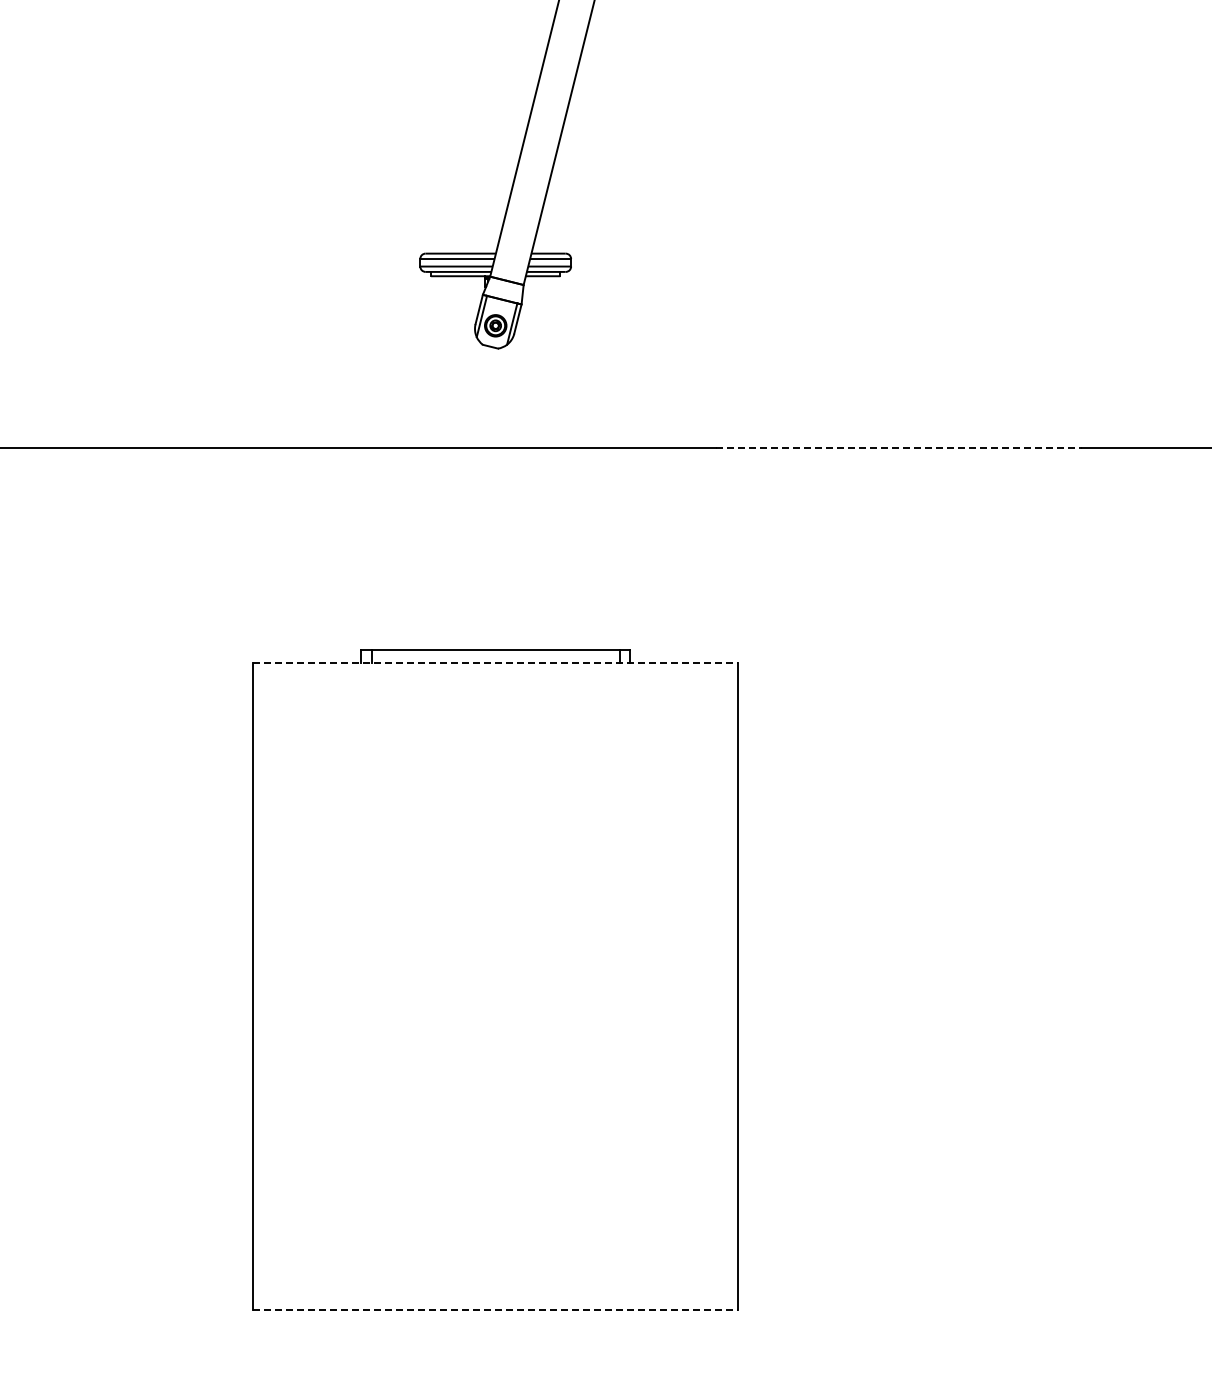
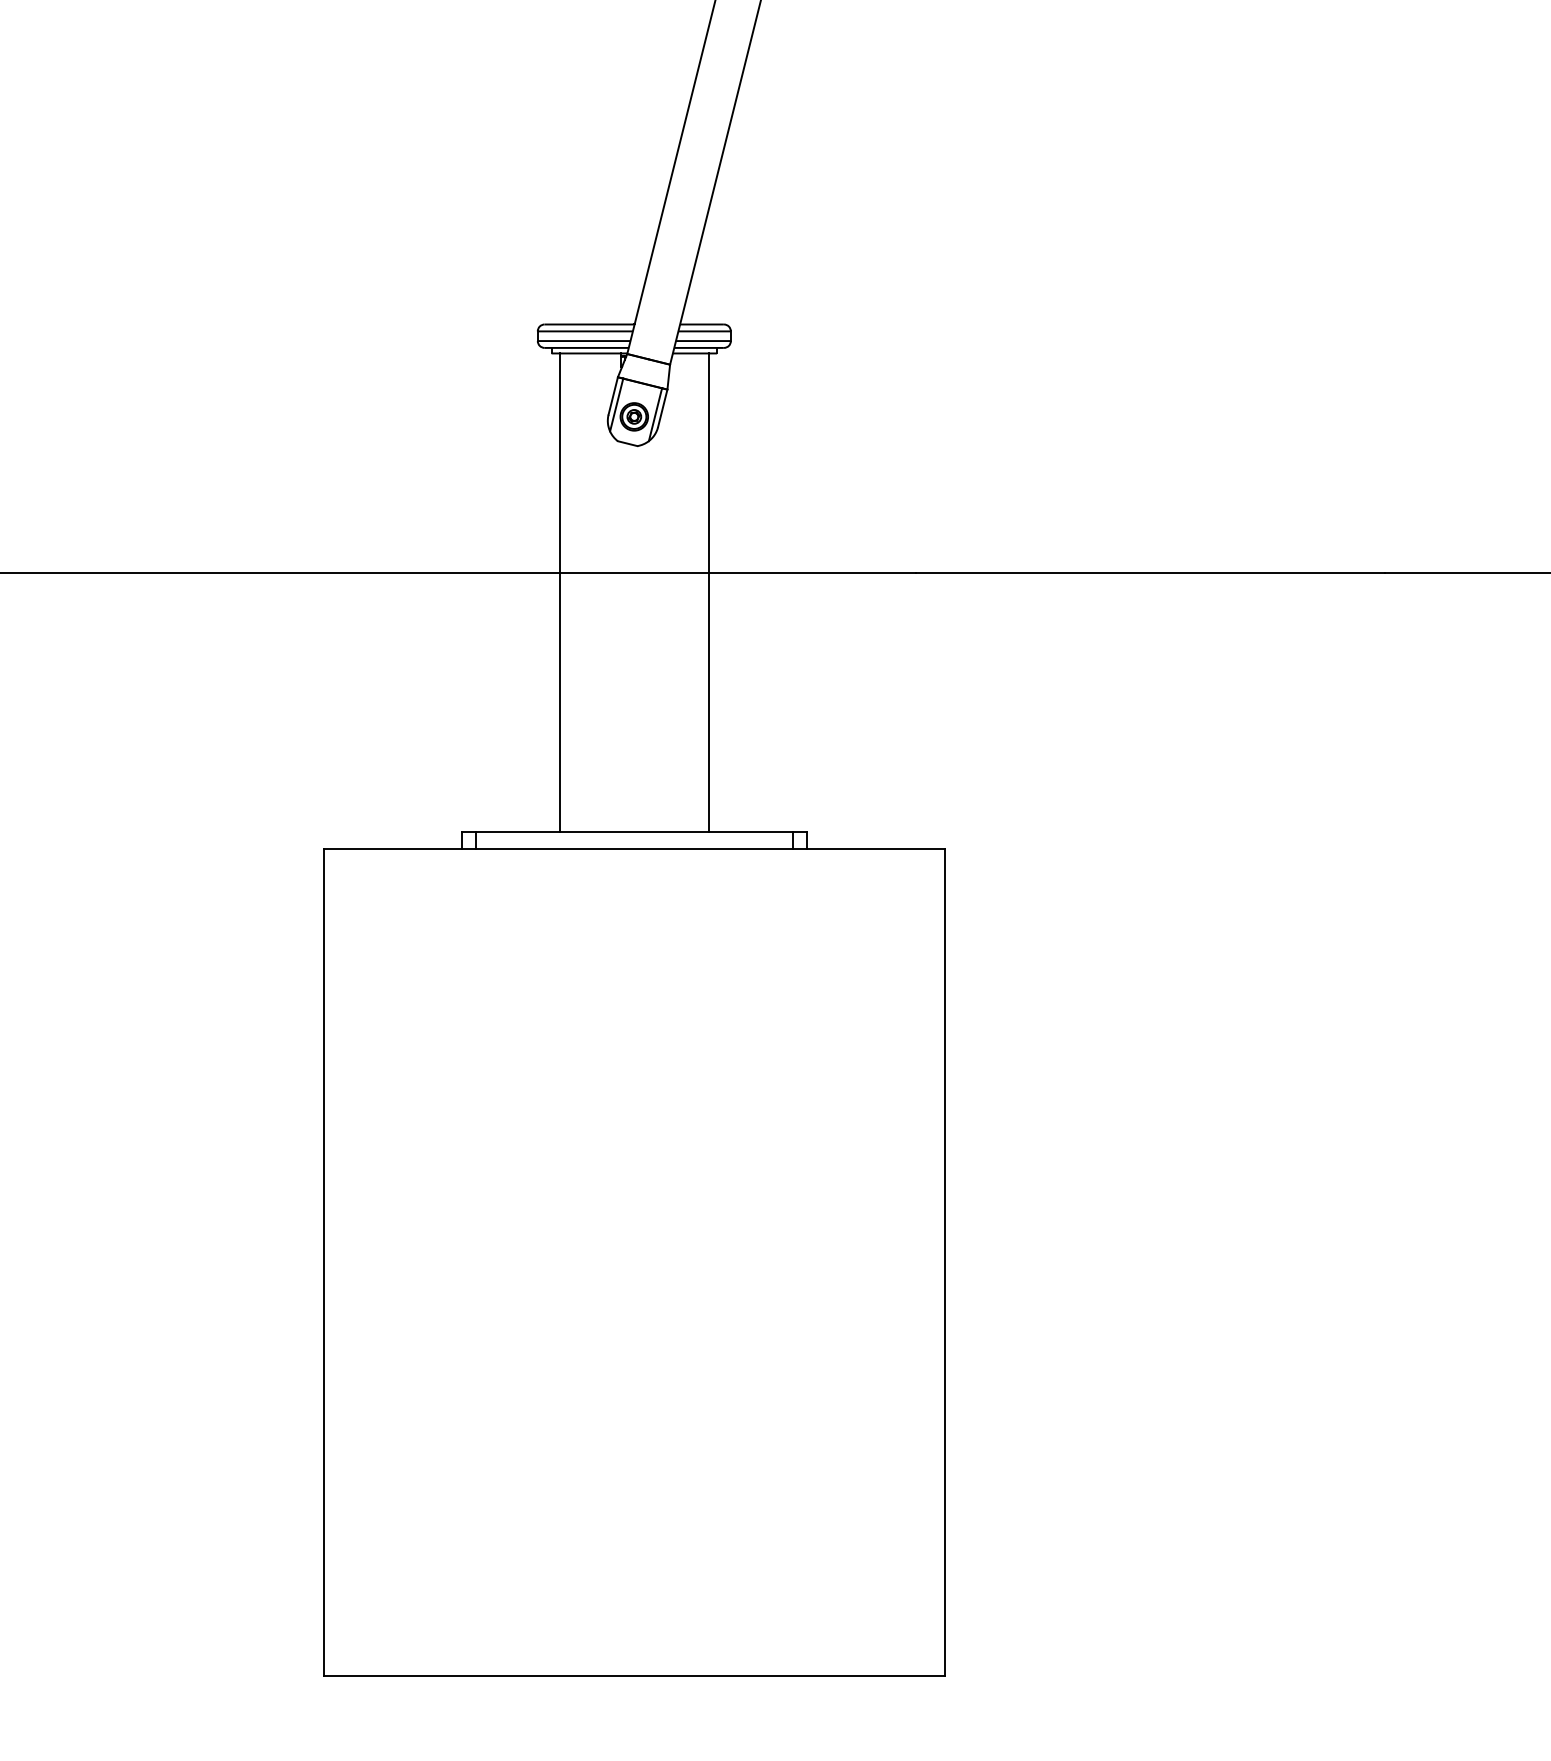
line: (899, 447) -> (1151, 572), dashed -> solid
line: (437, 463) -> (559, 593), added
line: (553, 463) -> (708, 593), added
line: (496, 663) -> (635, 849), dashed -> solid
line: (496, 1309) -> (635, 1676), dashed -> solid

